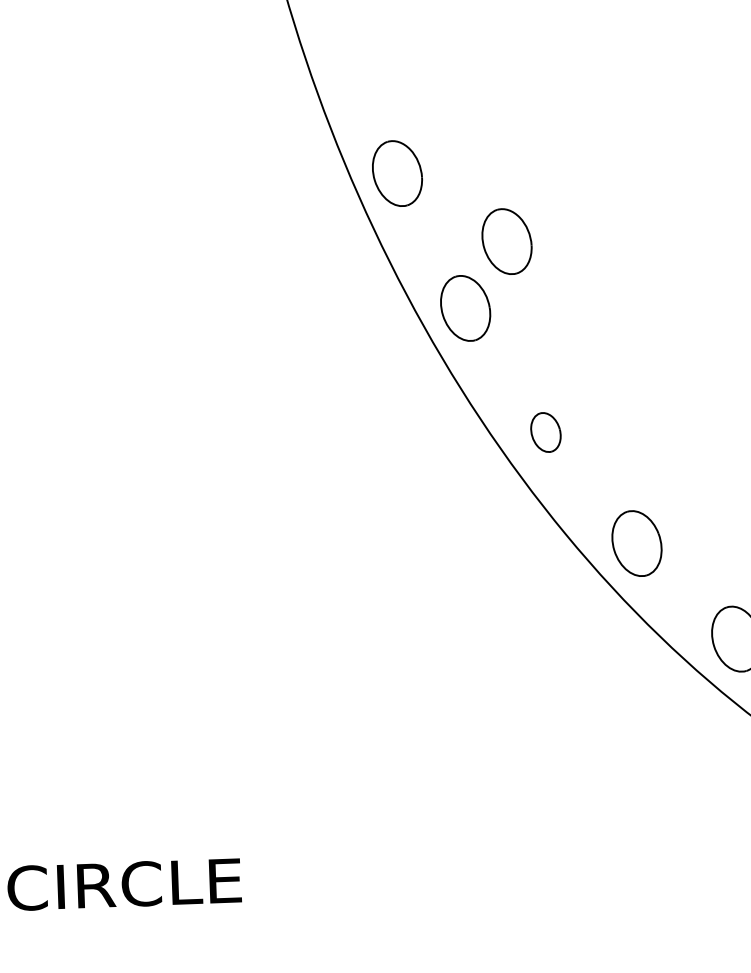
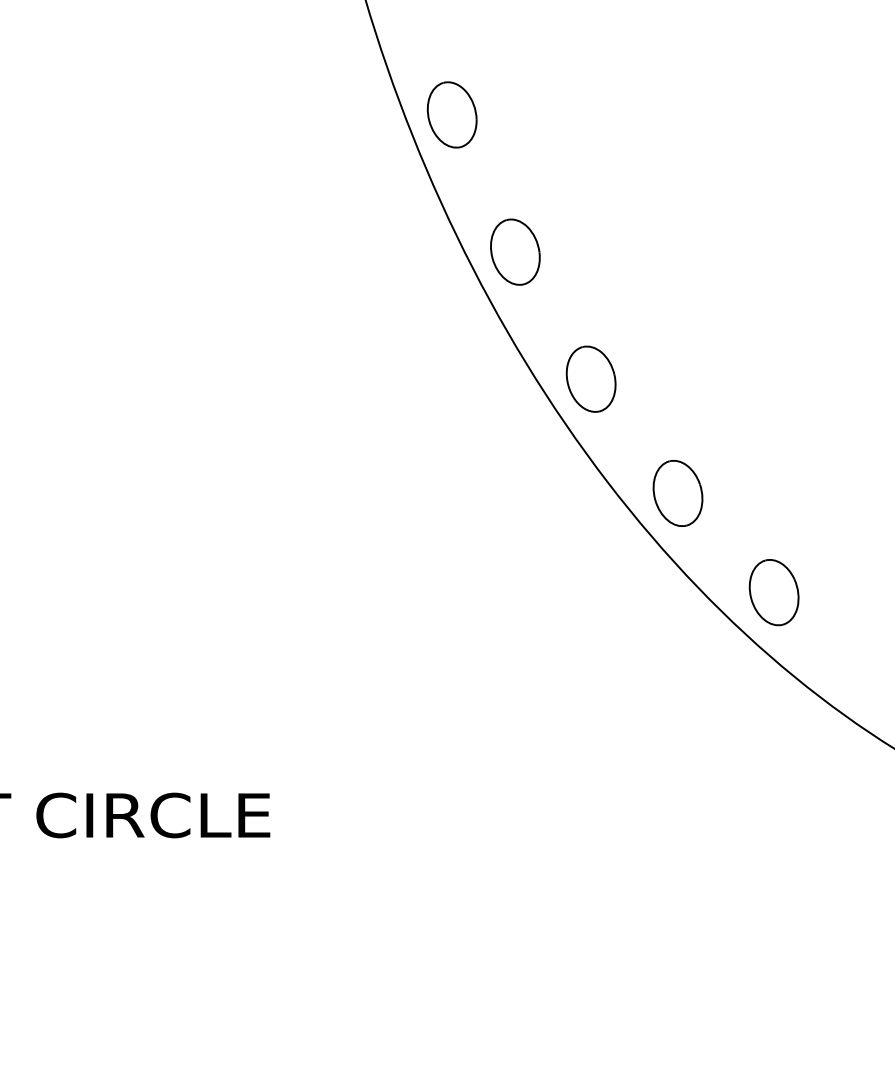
part: (506, 241) -> (558, 186), removed
part: (545, 431) -> (590, 378), size x1.67

